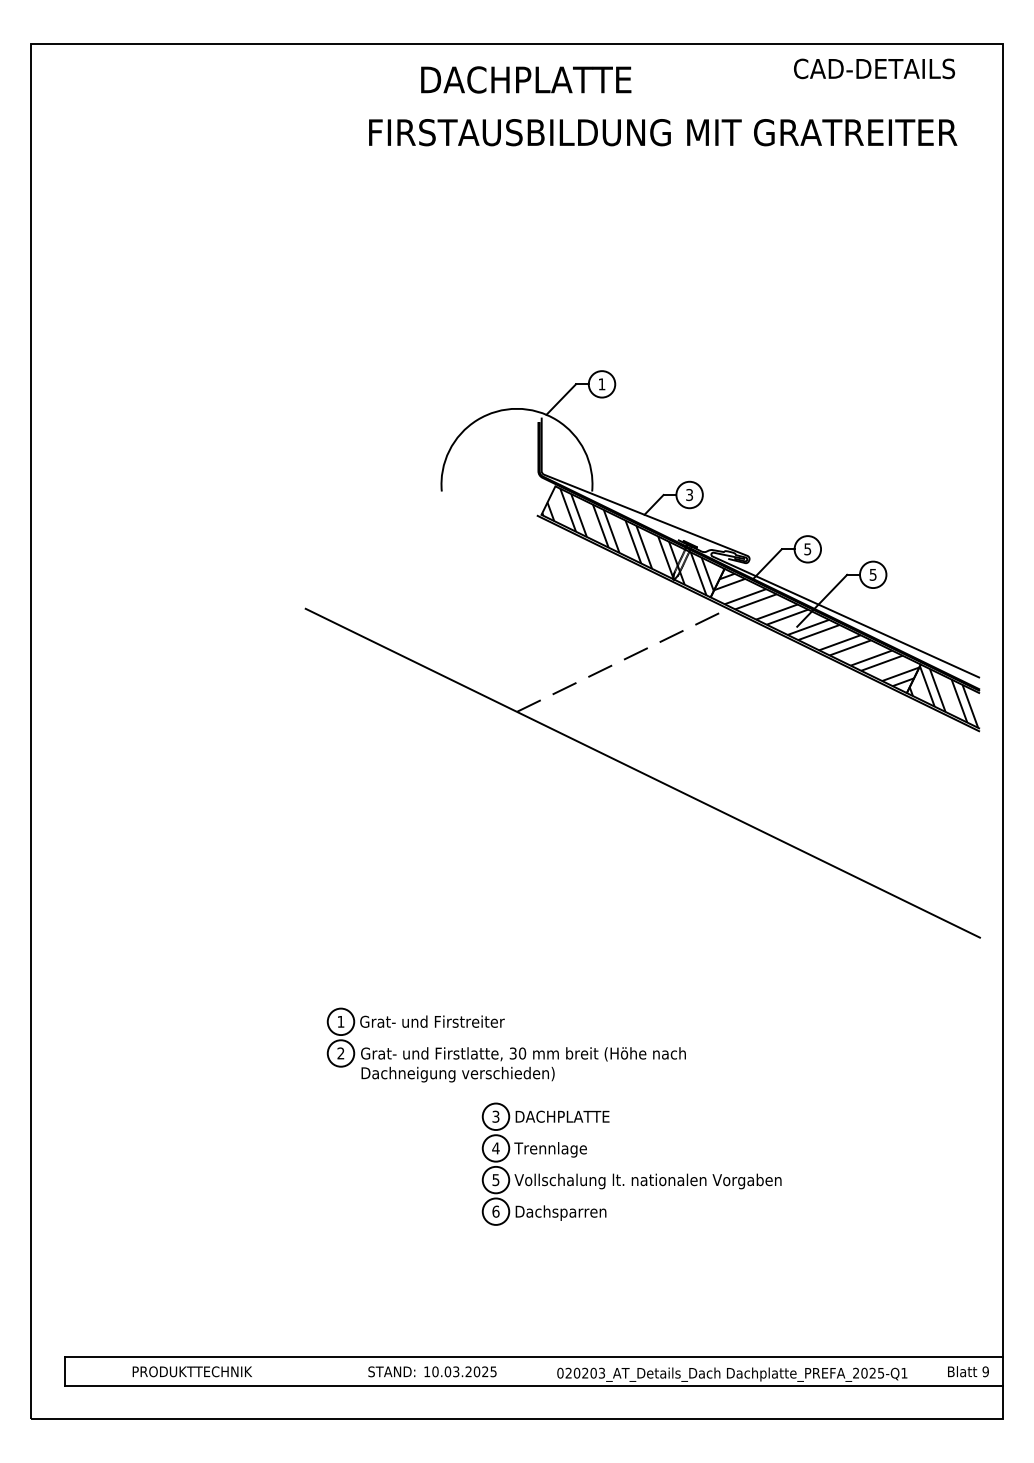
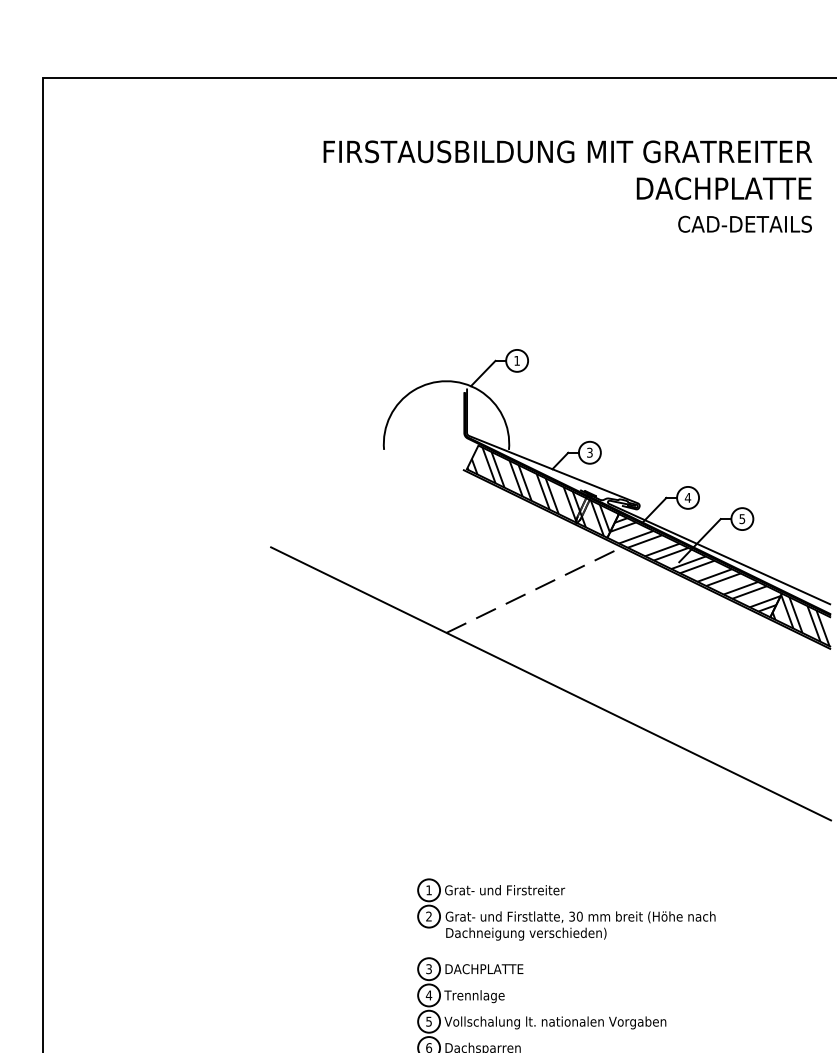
text: (874, 68) -> (745, 223), moved
text: (526, 79) -> (724, 188), moved
text: (807, 549) -> (687, 498), 5 -> 4
part: (505, 1044) -> (565, 909), moved

